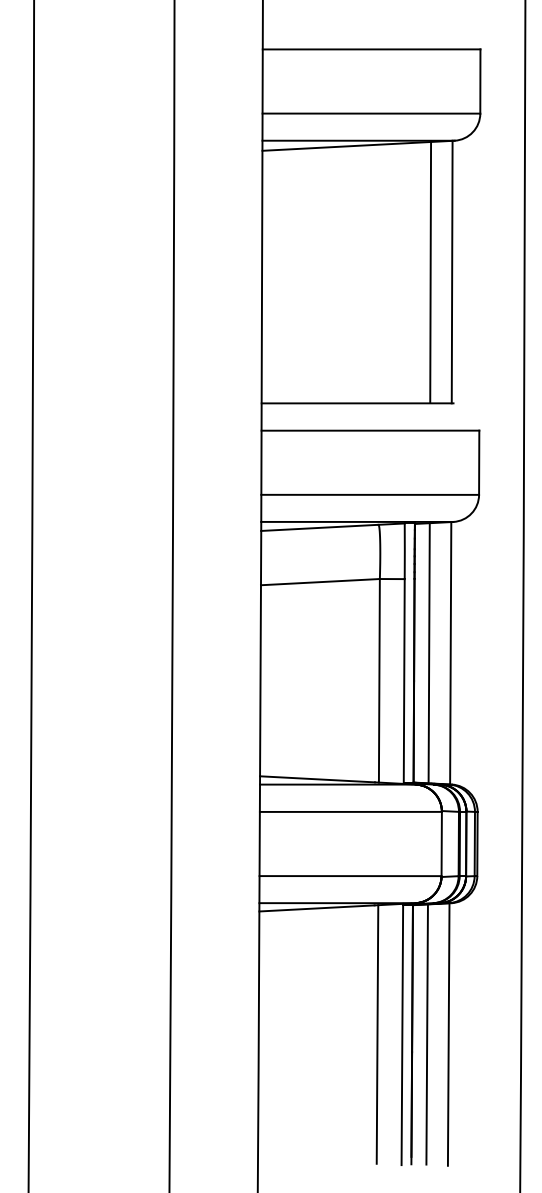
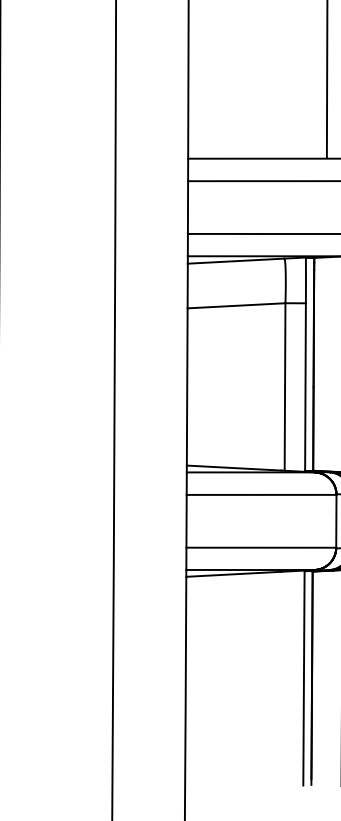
line: (428, 653) -> (325, 364), removed
line: (377, 1034) -> (283, 678), removed
line: (426, 1034) -> (323, 678), removed

